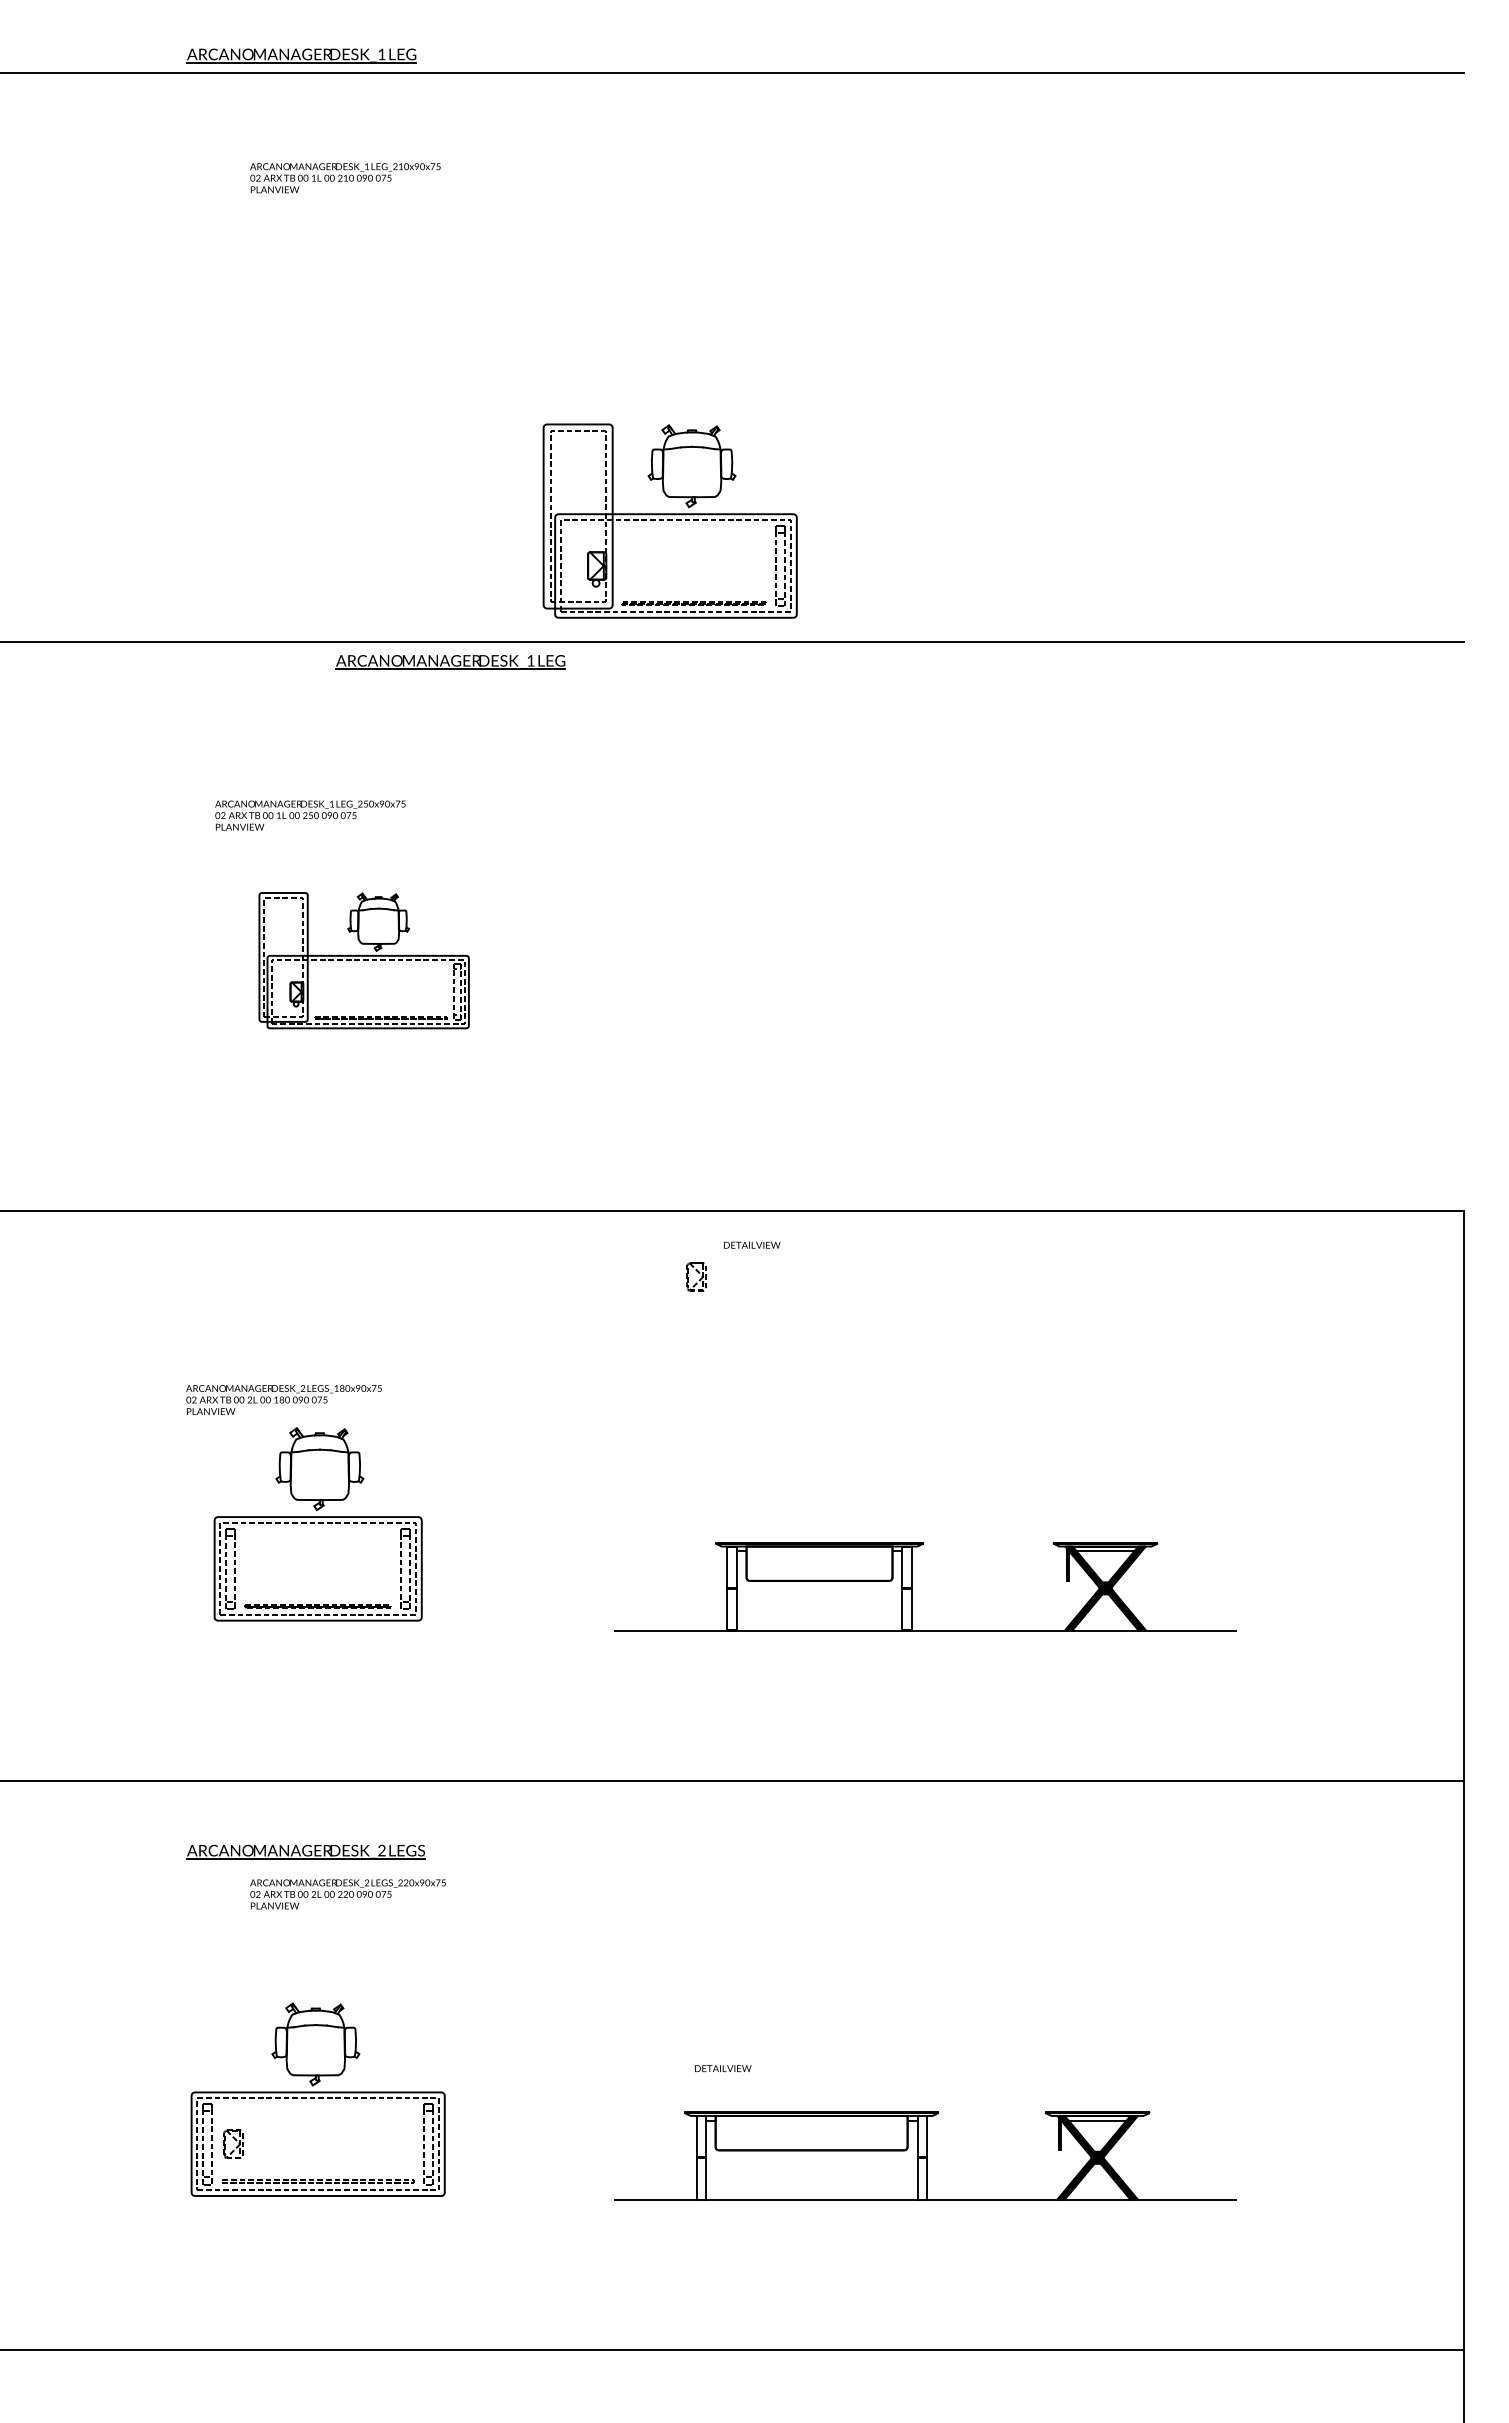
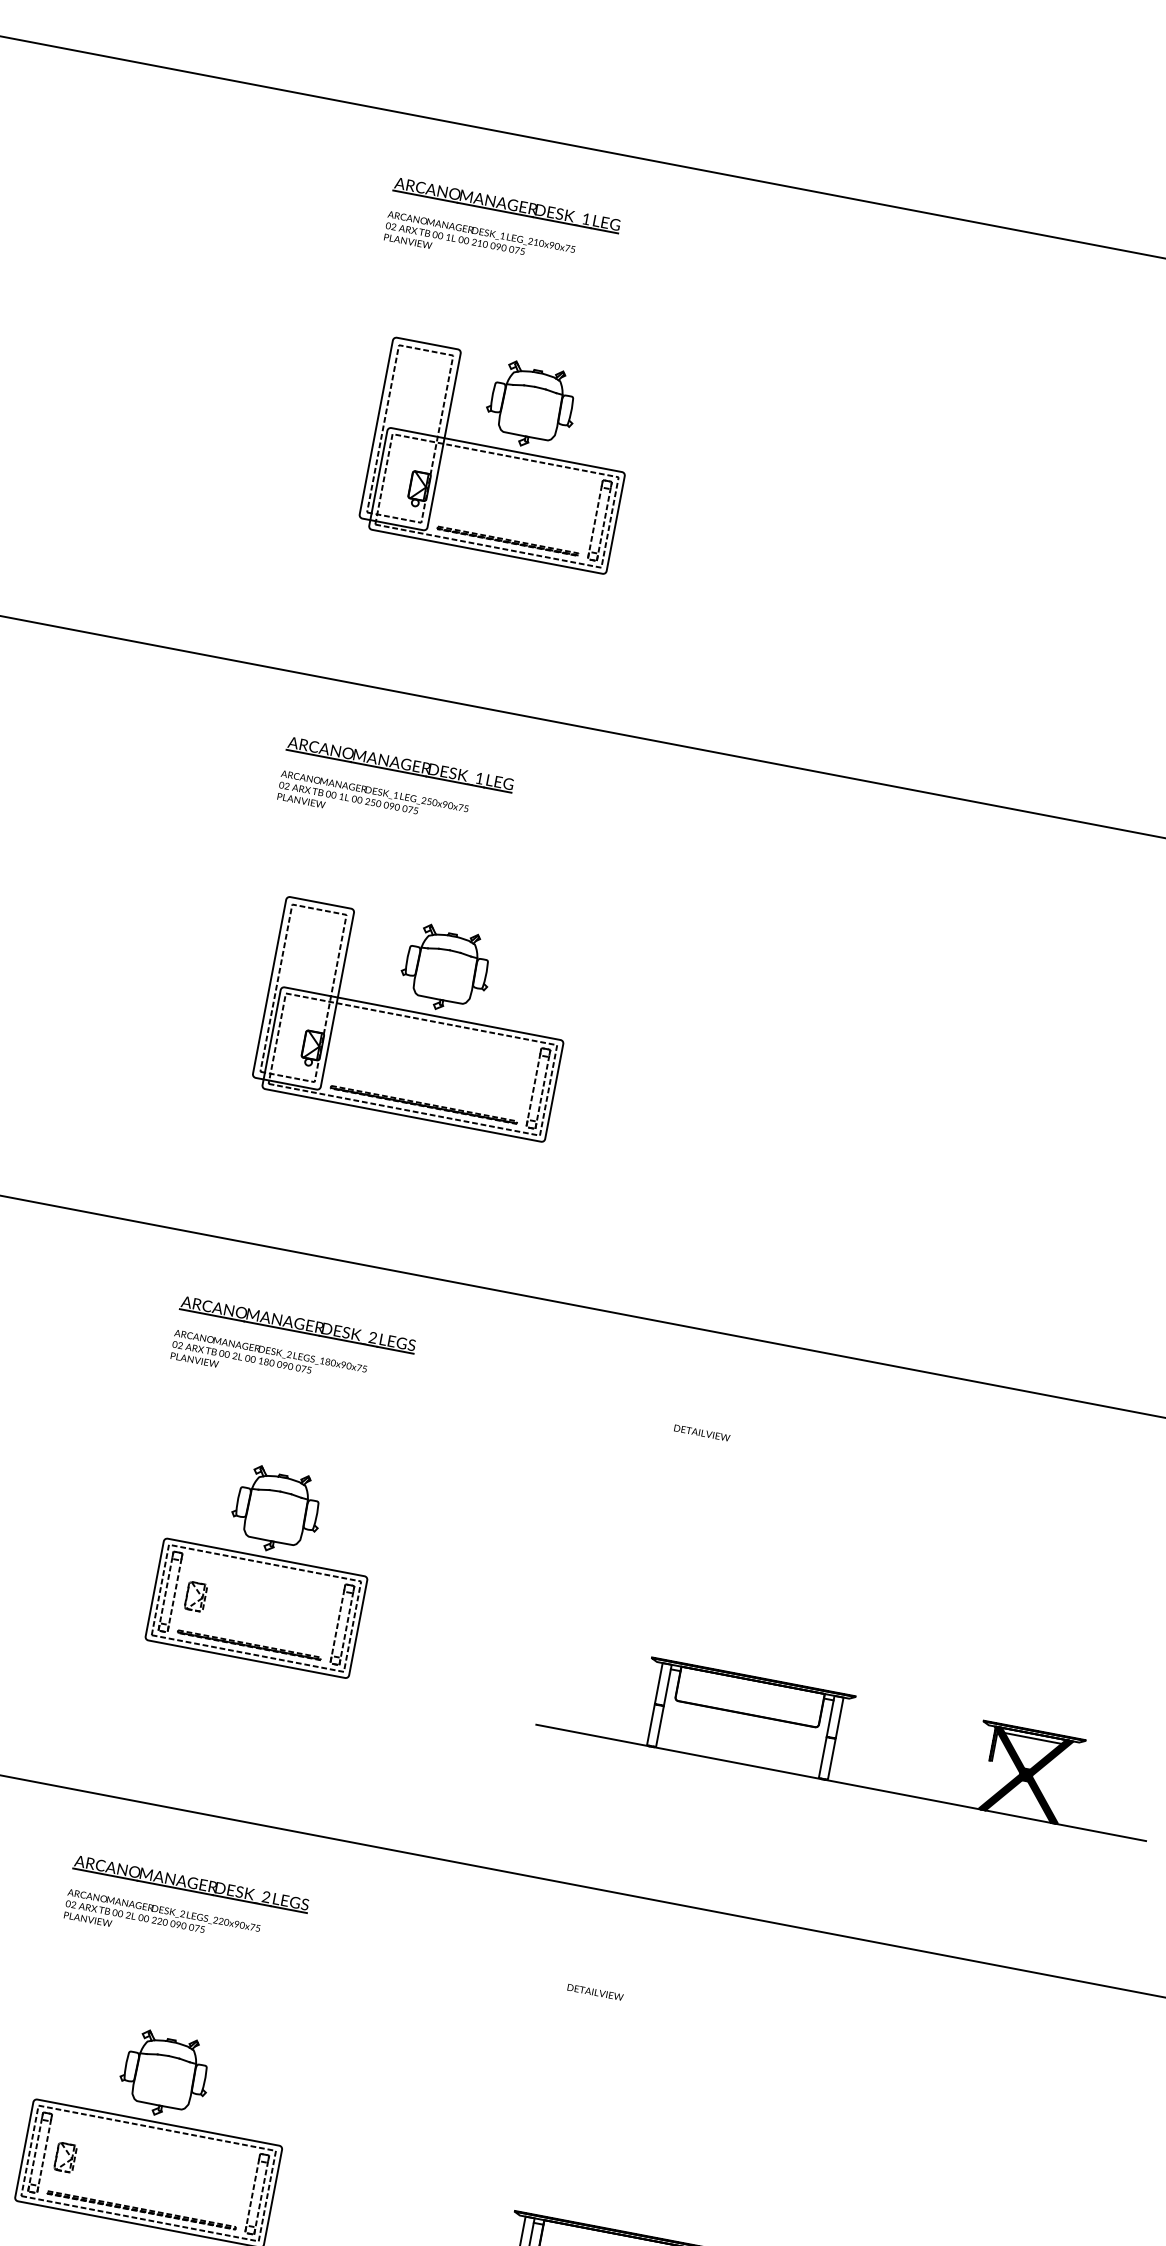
part: (301, 55) -> (507, 205), moved
text: (345, 178) -> (479, 243), moved
part: (669, 520) -> (499, 455), moved
part: (450, 662) -> (400, 764), moved
text: (310, 815) -> (372, 802), moved
part: (363, 960) -> (414, 1019), size x1.43
text: (752, 1244) -> (702, 1432), moved
part: (696, 1276) -> (195, 1596), moved
part: (305, 1282) -> (297, 1324), added
text: (283, 1399) -> (268, 1361), moved
text: (347, 1894) -> (161, 1921), moved
text: (723, 2068) -> (595, 1992), moved

